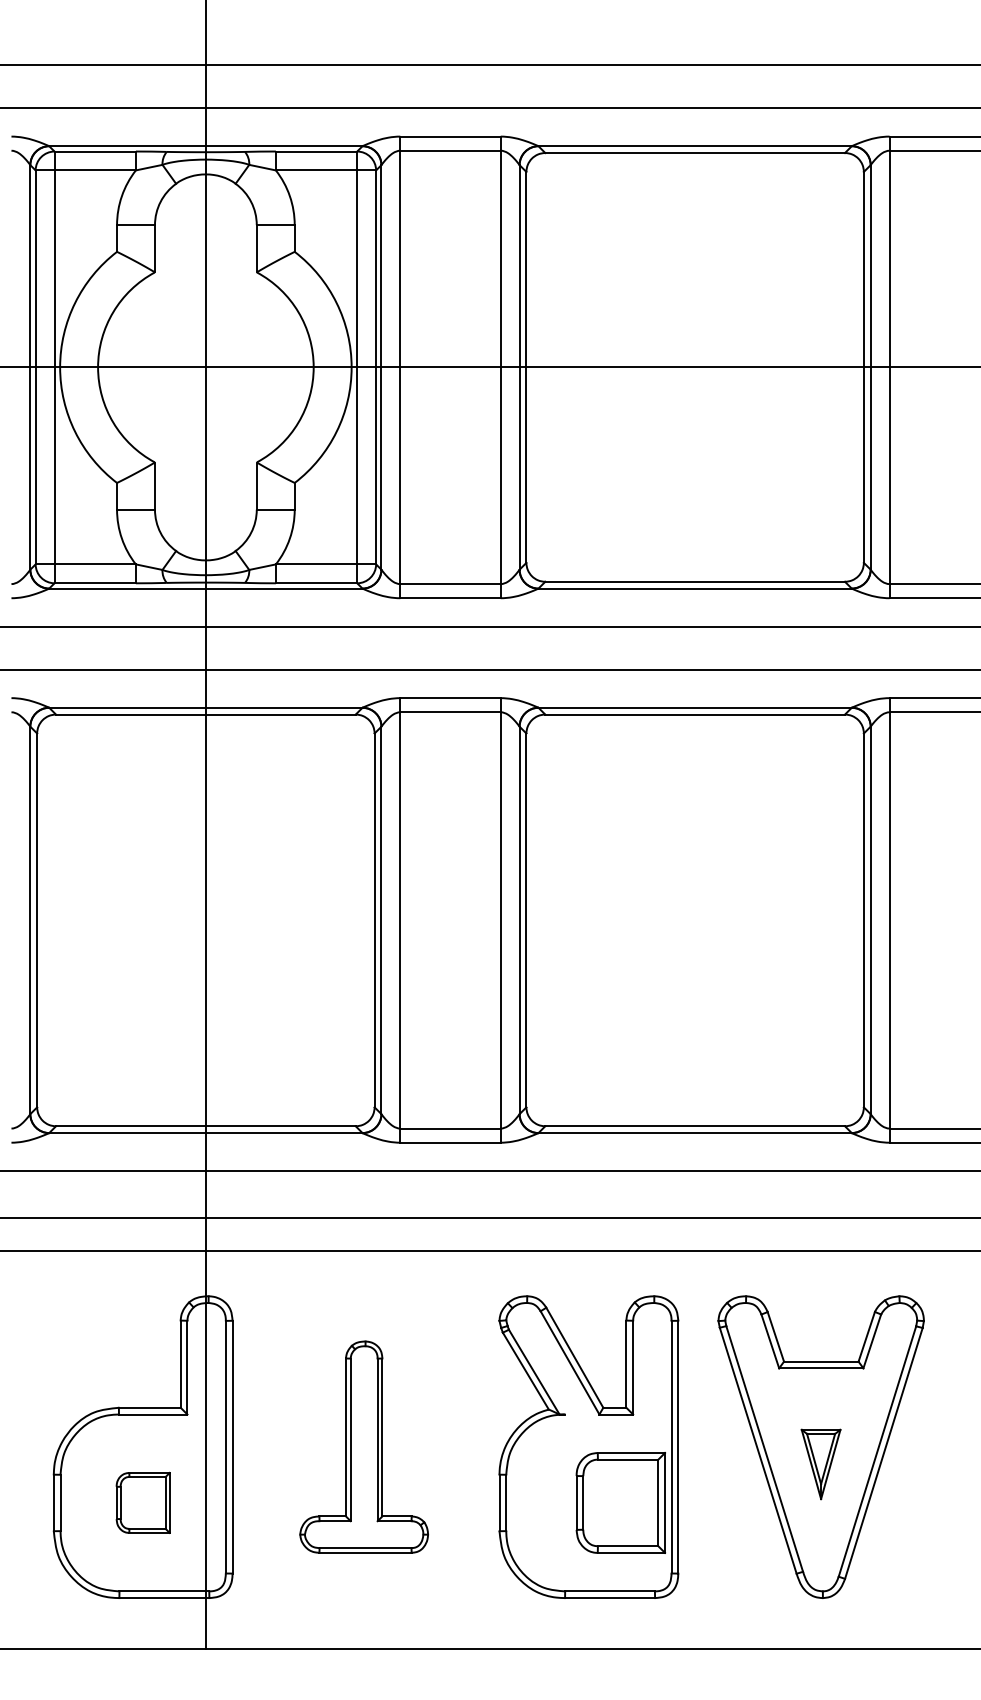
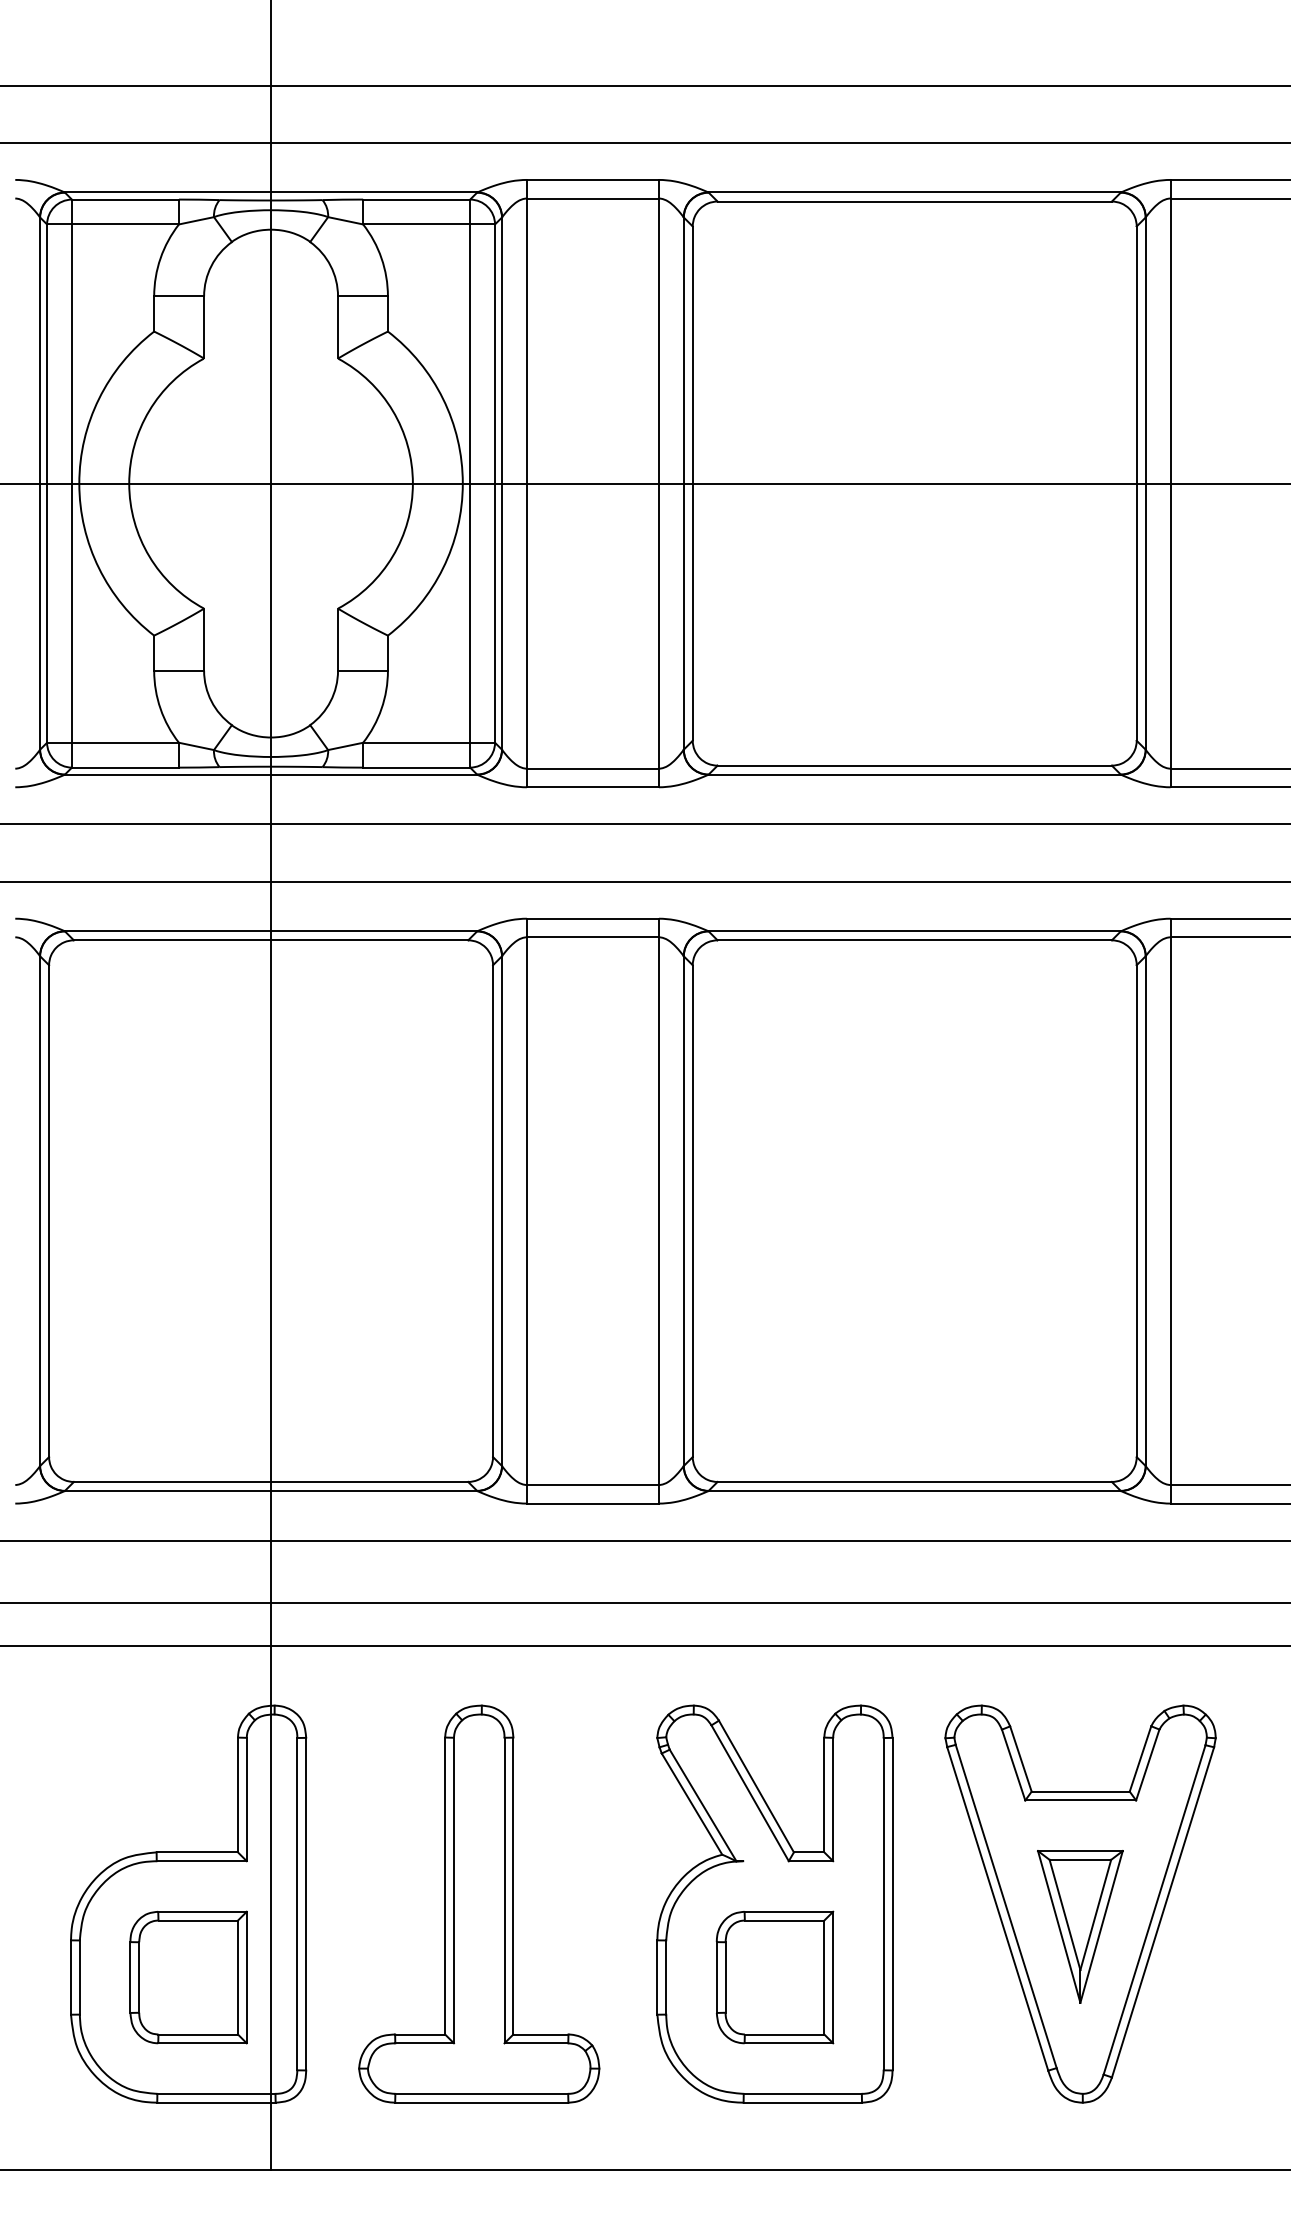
part: (364, 1446) -> (479, 1903), size x1.43
part: (821, 1464) -> (1080, 1926), size x1.67
part: (143, 1502) -> (188, 1977), size x1.67
part: (620, 1502) -> (774, 1977), moved

